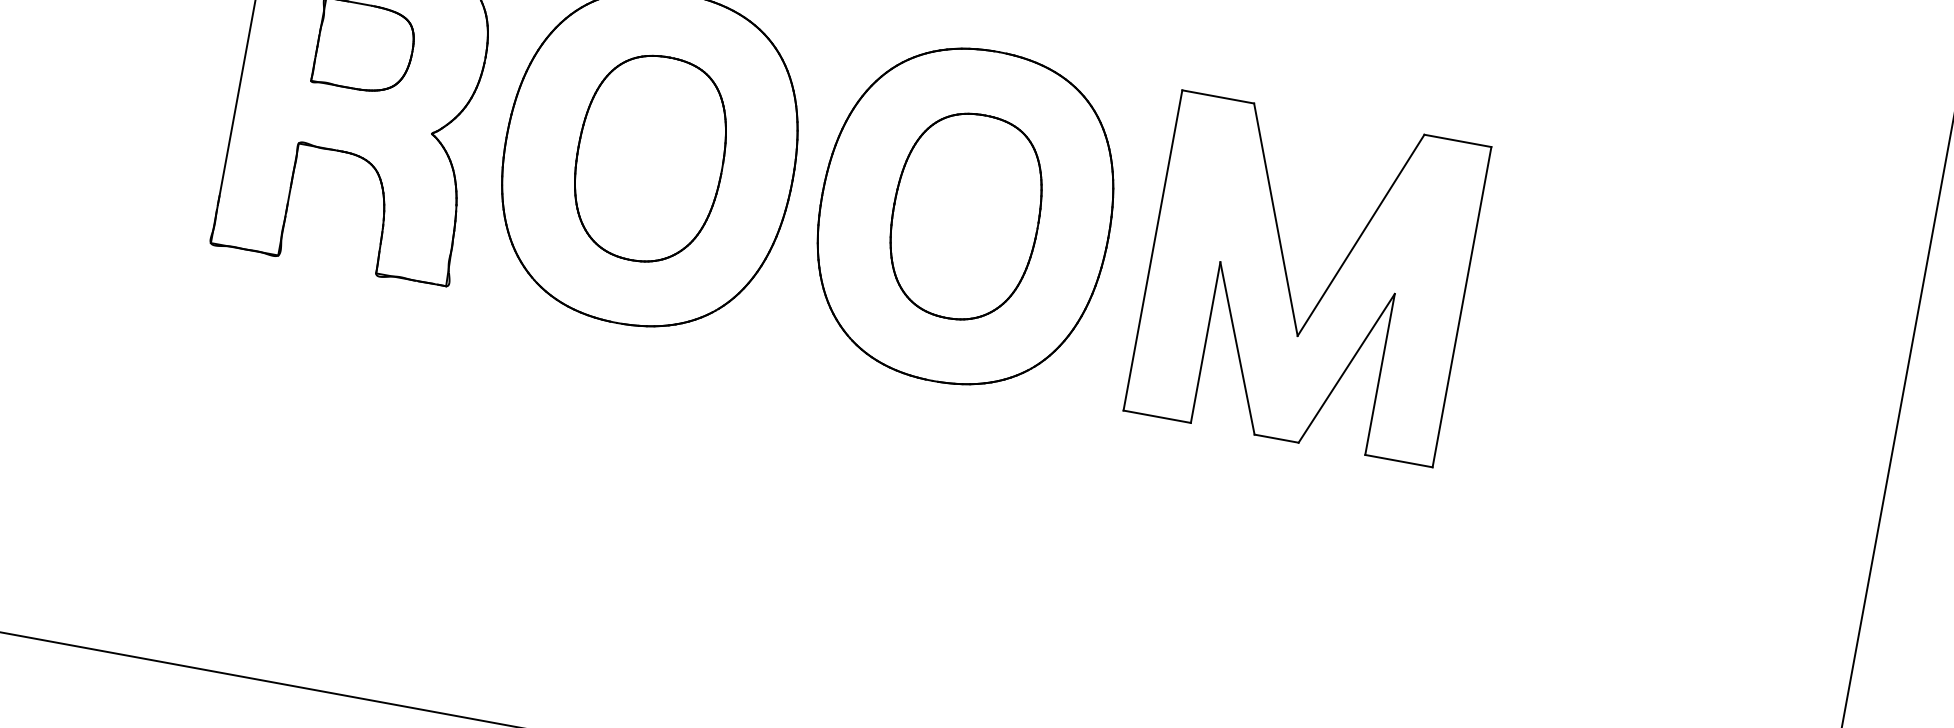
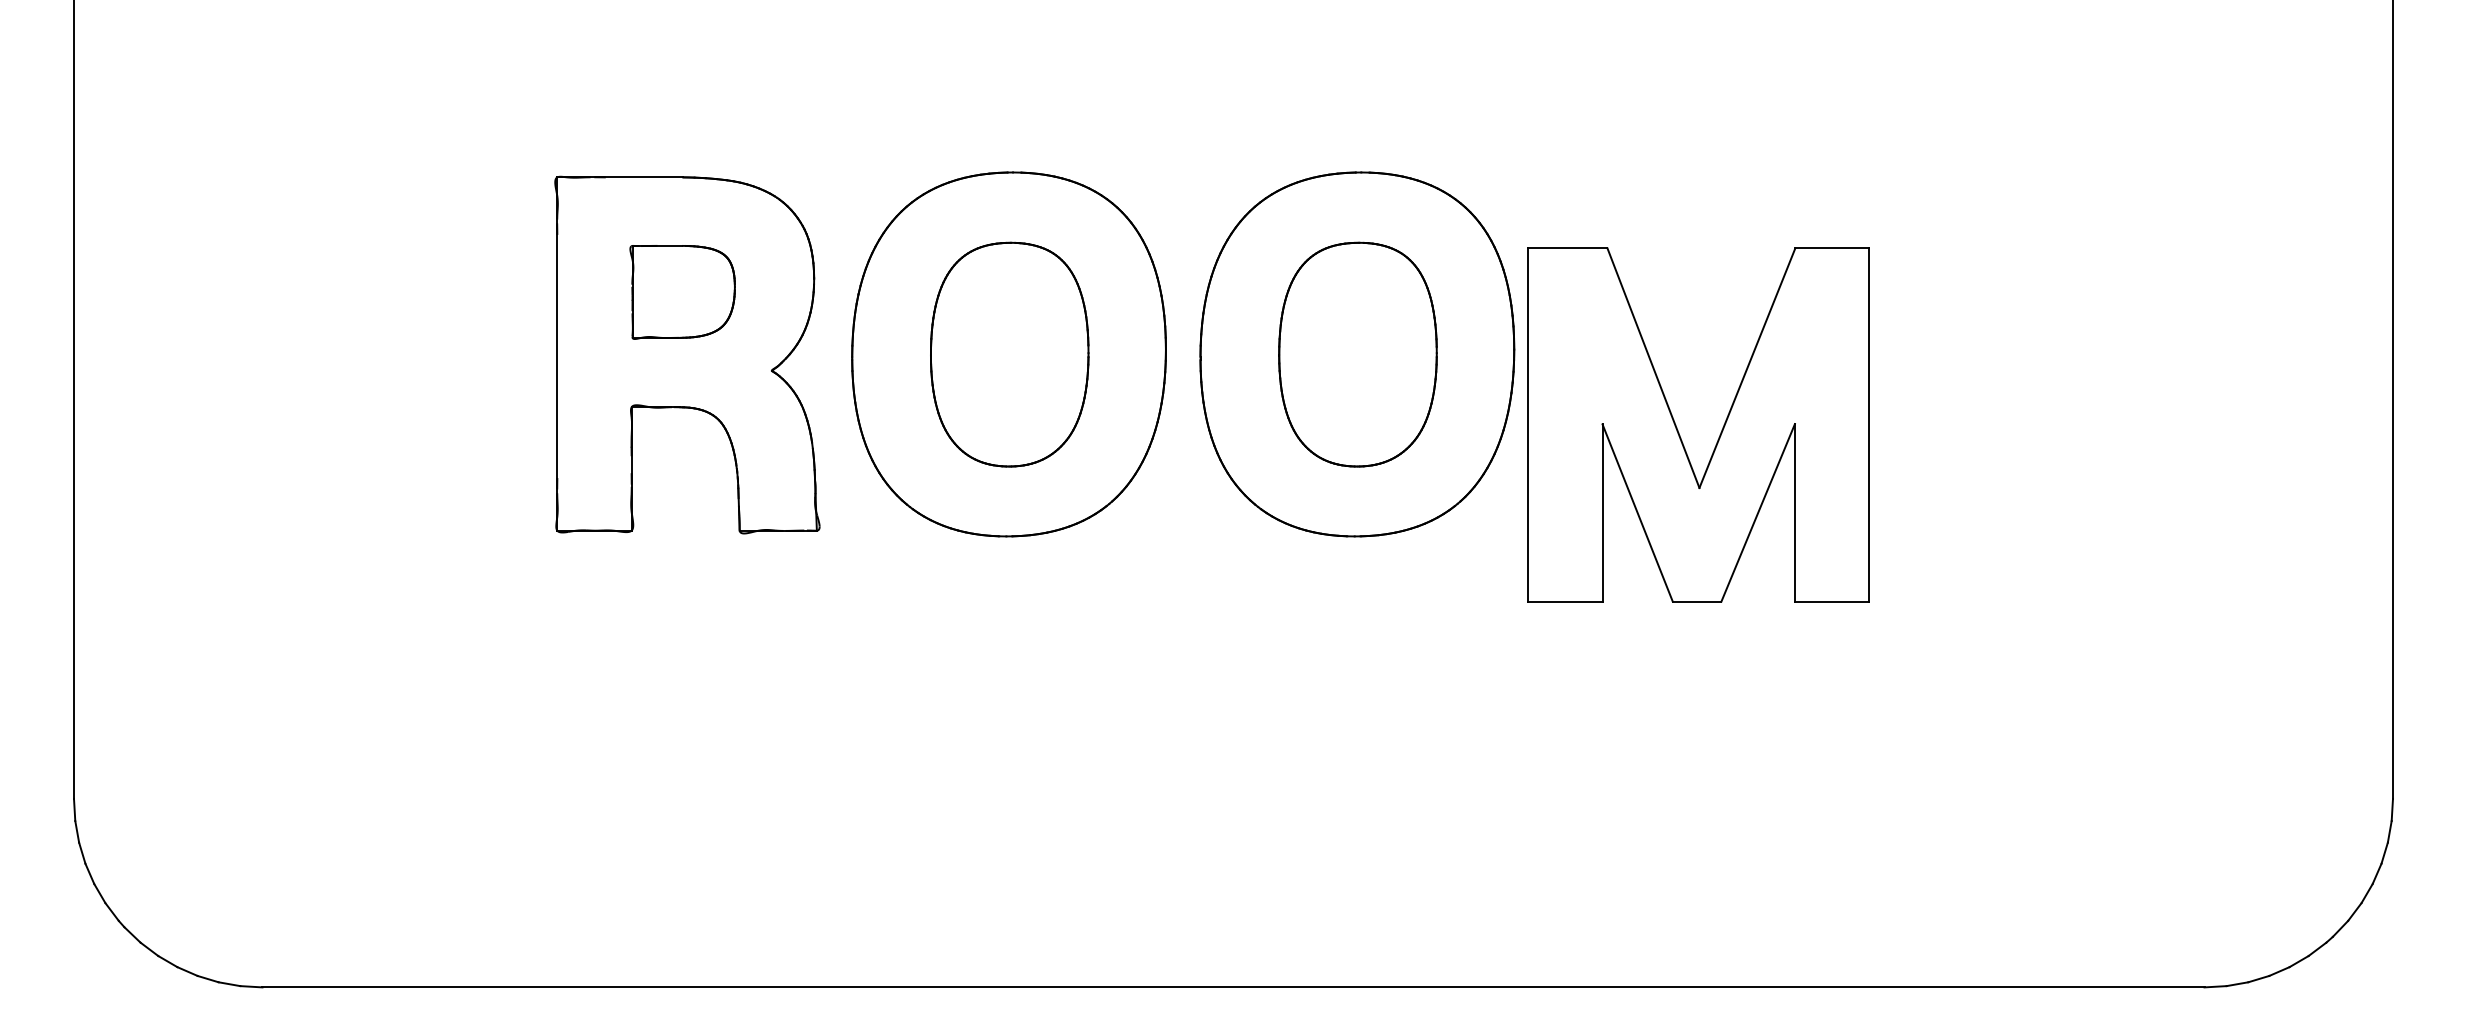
part: (1288, 282) -> (1679, 432), moved

